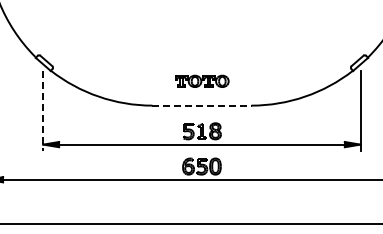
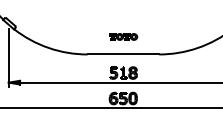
part: (202, 81) -> (123, 37), size x0.71
line: (201, 105) -> (123, 54), dashed -> solid
line: (43, 111) -> (8, 58), dashed -> solid

